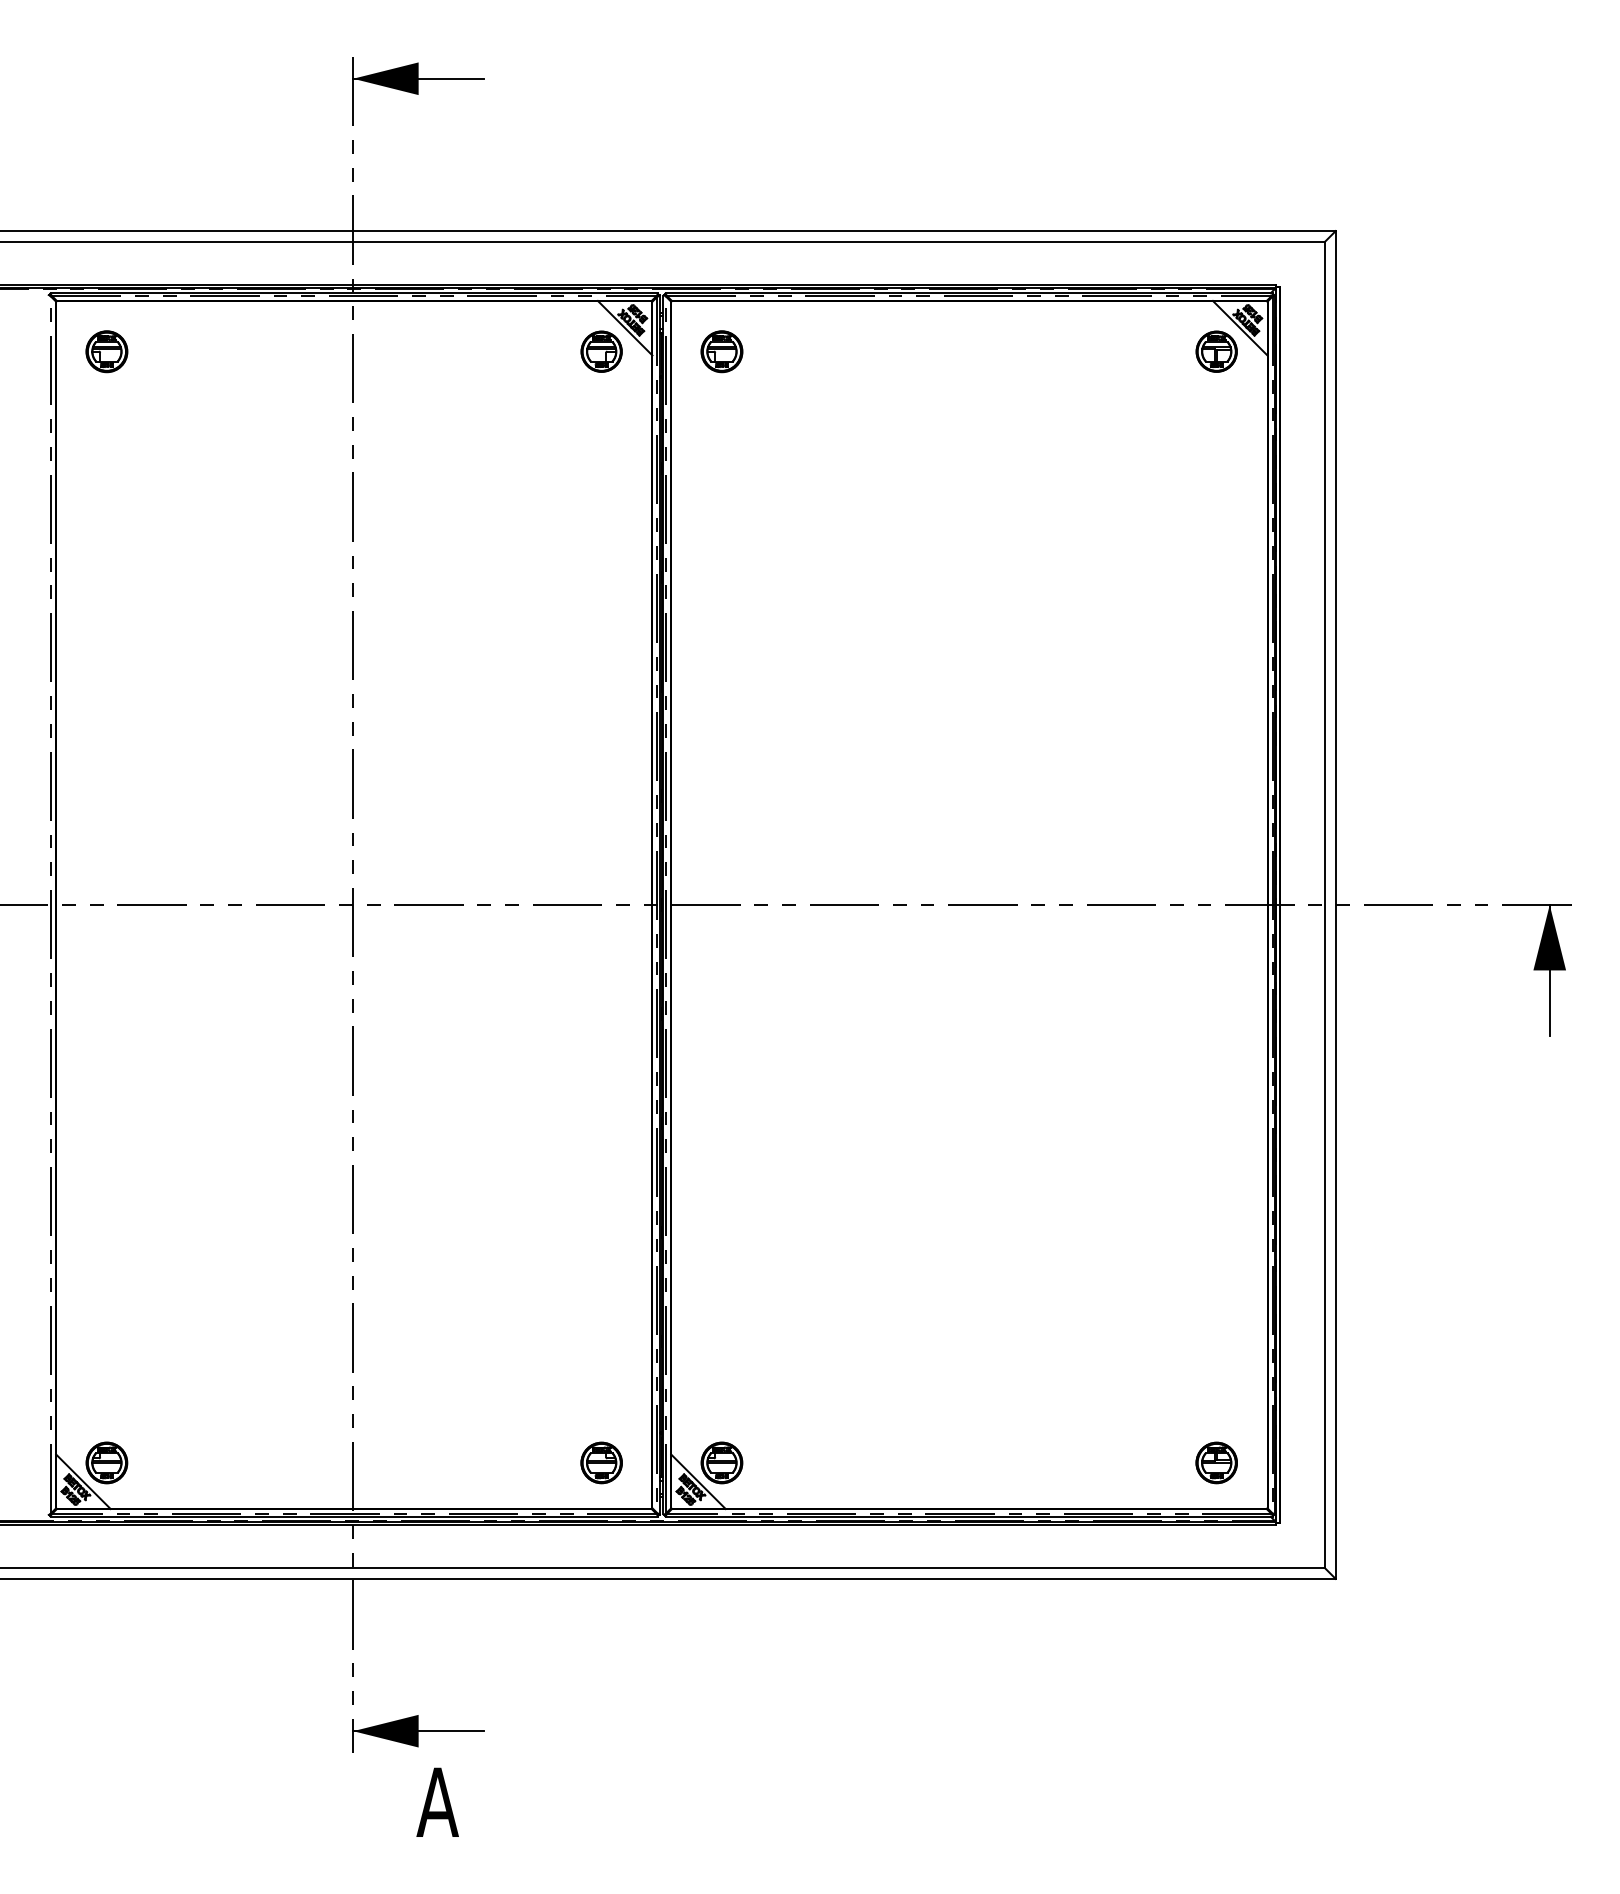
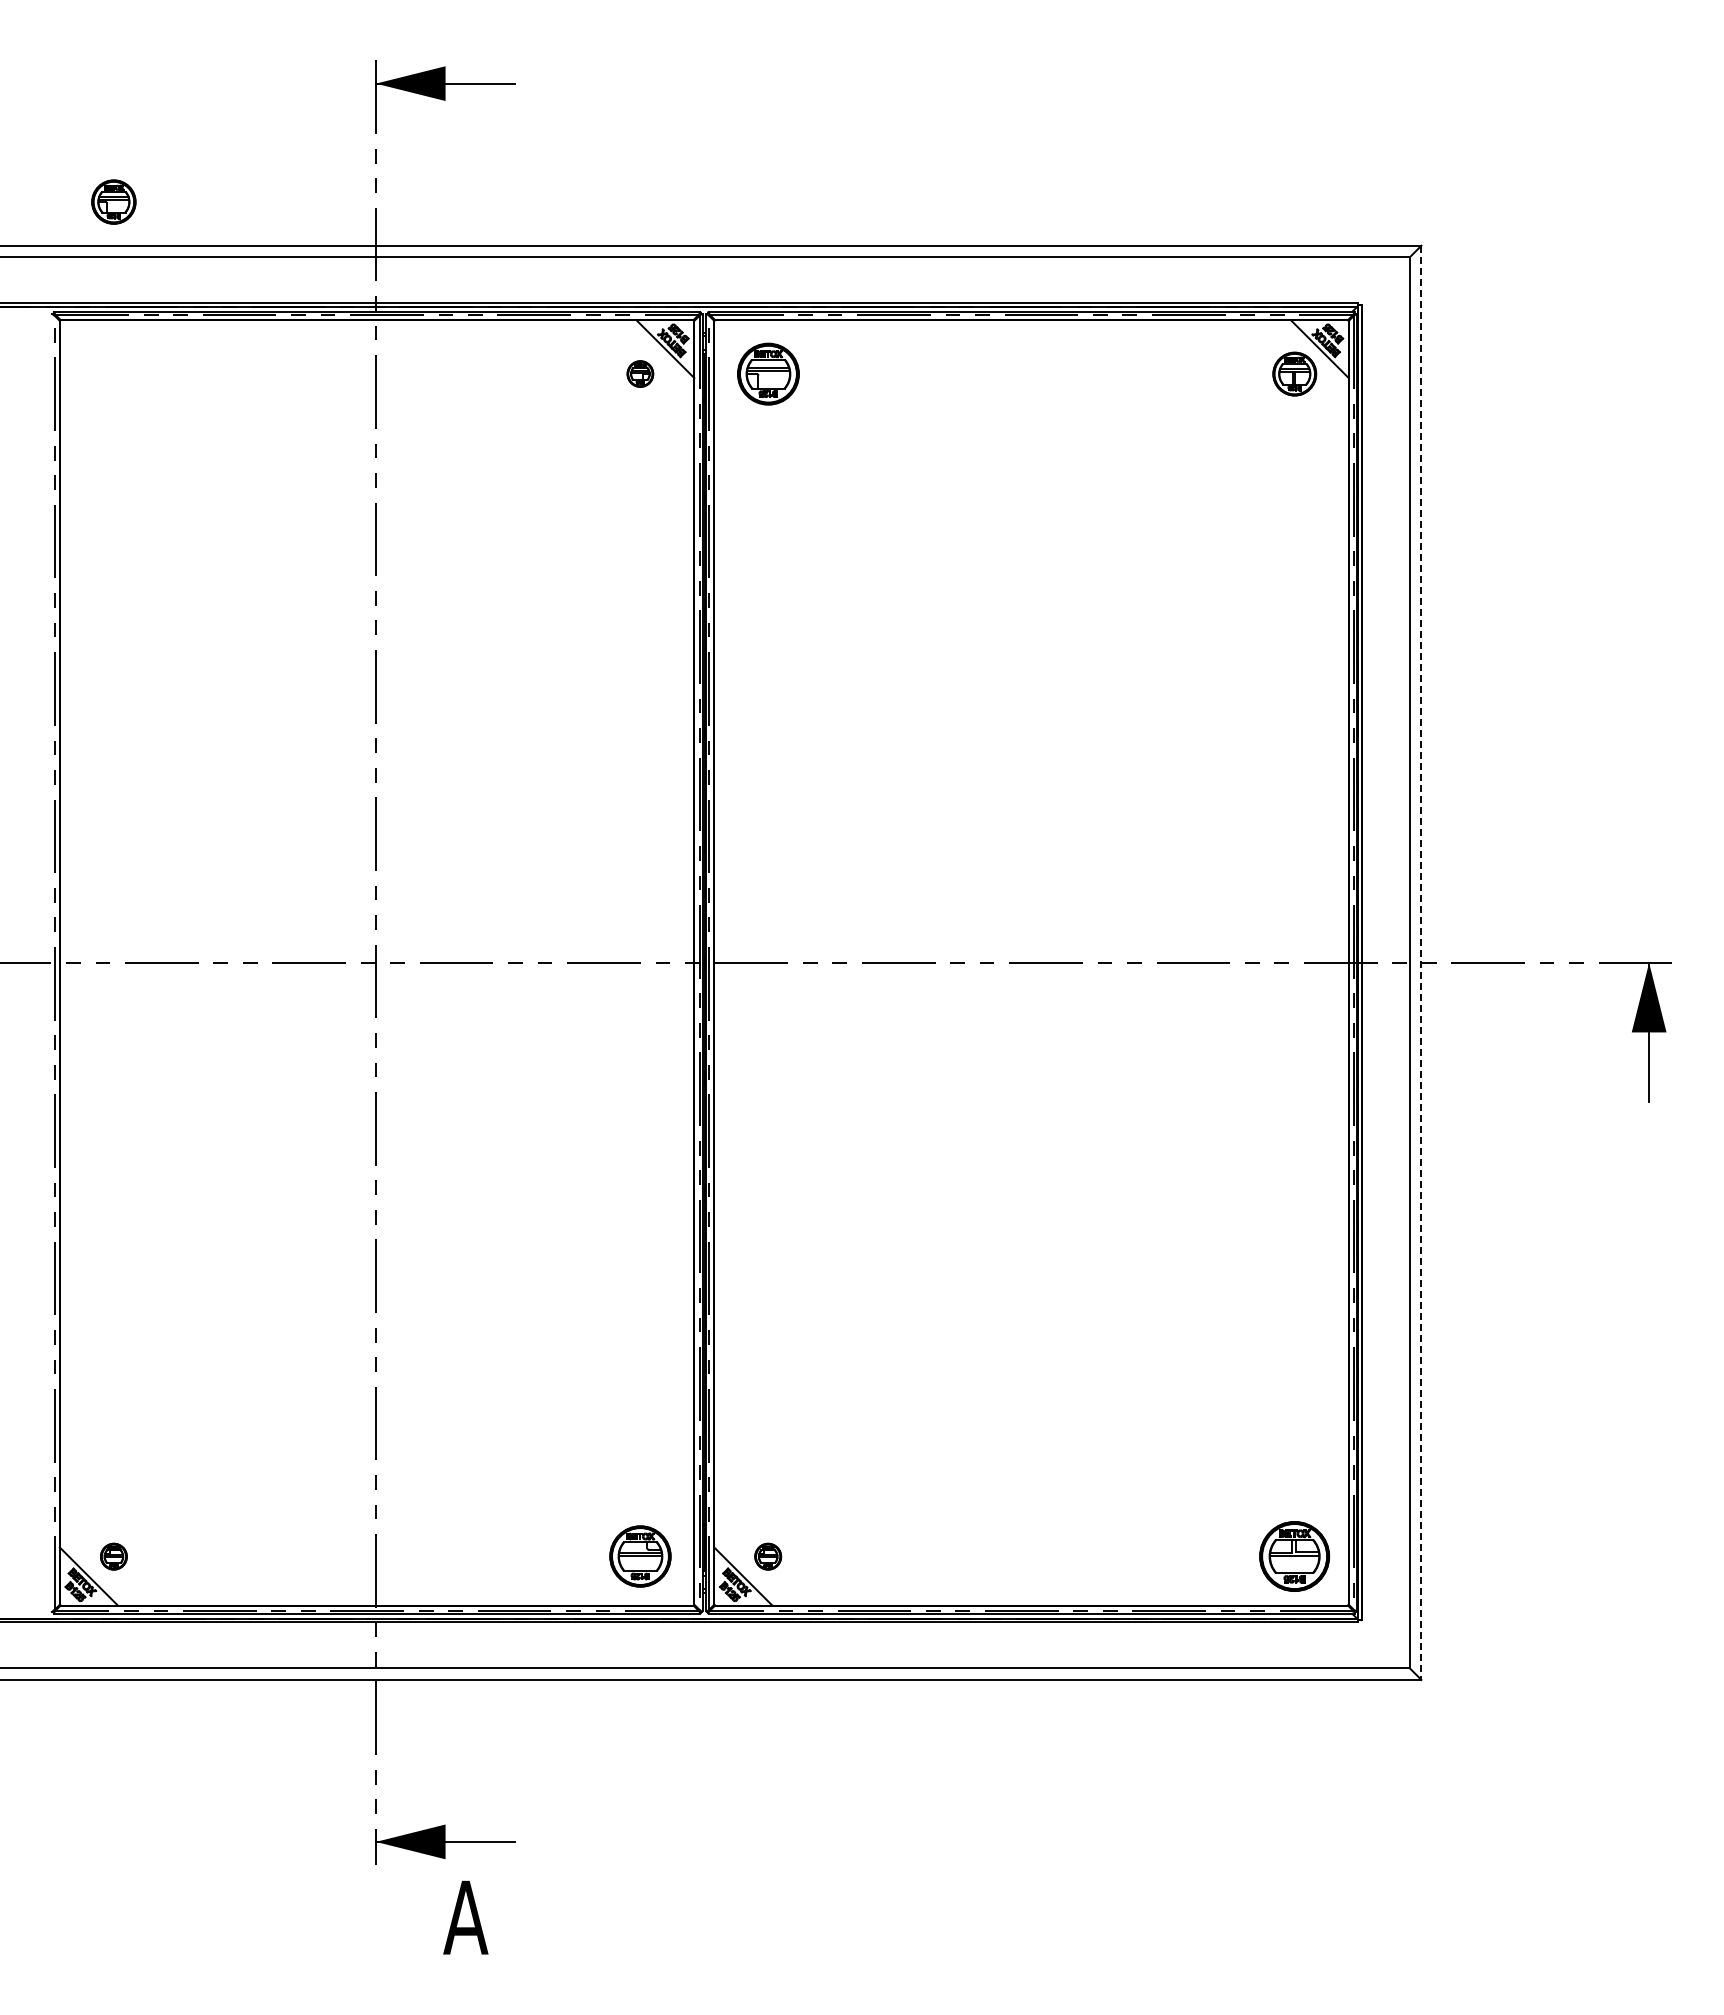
part: (106, 351) -> (113, 201), moved
part: (601, 351) -> (640, 373), size x0.6
part: (721, 351) -> (767, 373), size x1.4
line: (1335, 905) -> (1421, 963), solid -> dashed
part: (106, 1462) -> (113, 1556), size x0.6
part: (600, 1462) -> (639, 1556), size x1.4
part: (721, 1462) -> (767, 1556), size x0.6
part: (1216, 1462) -> (1294, 1556), size x1.6

